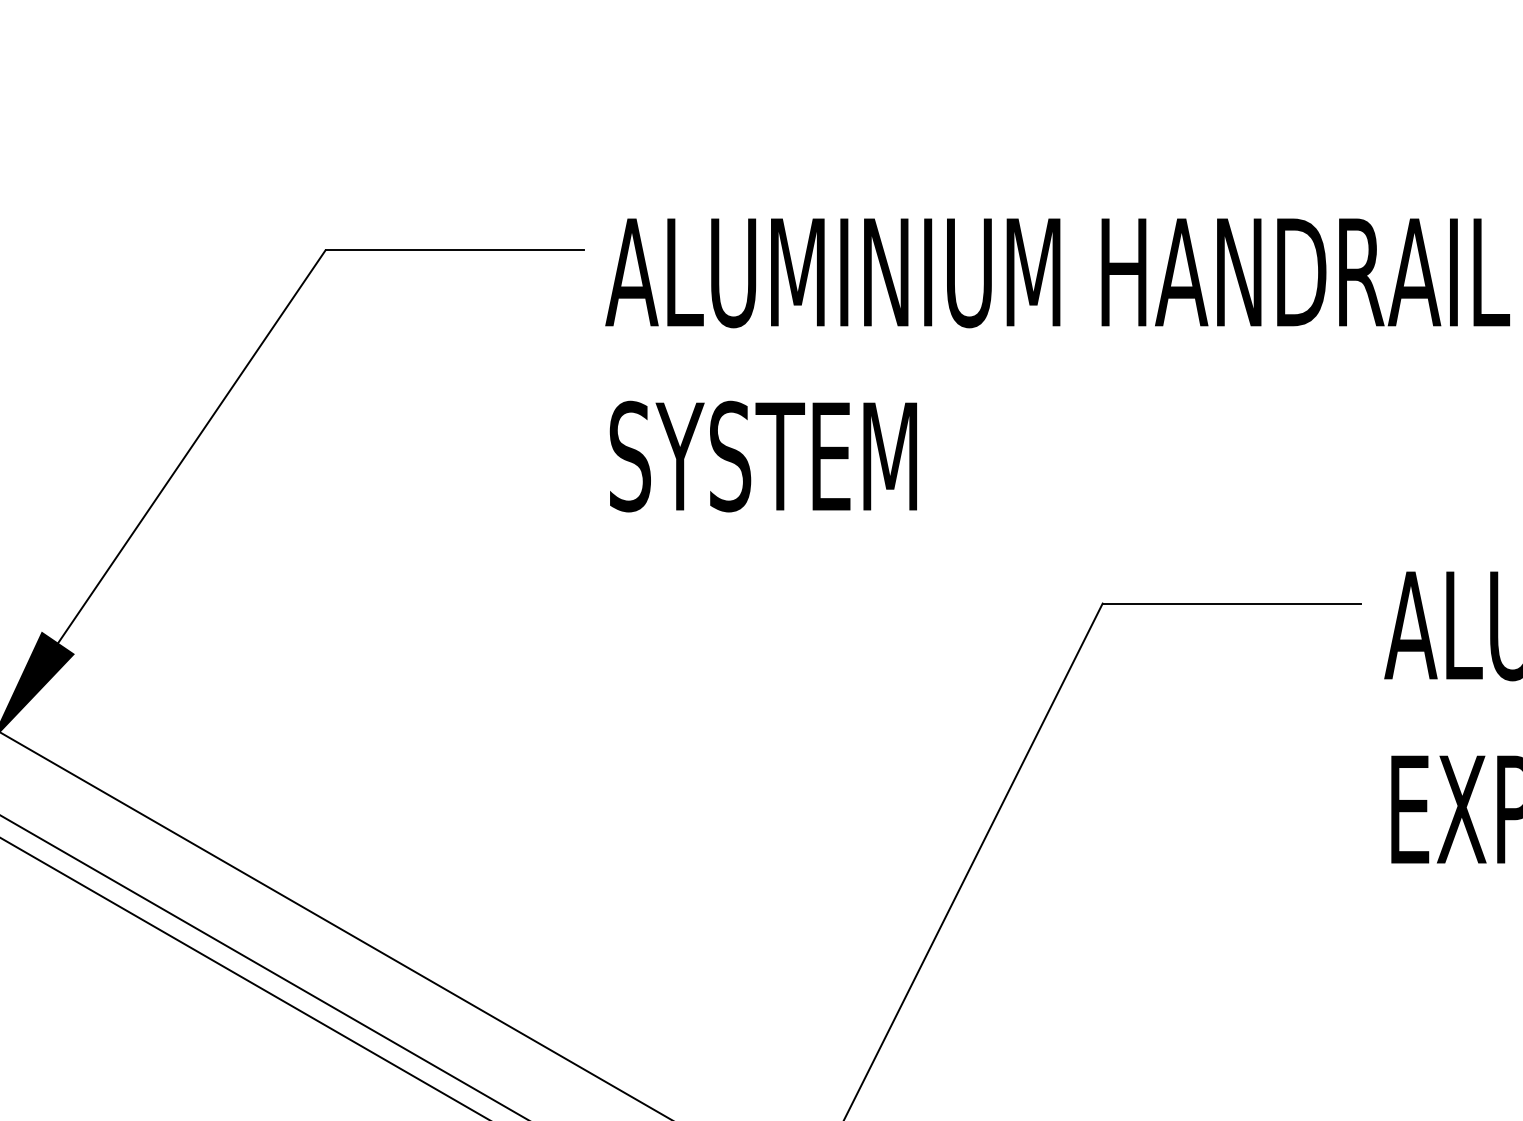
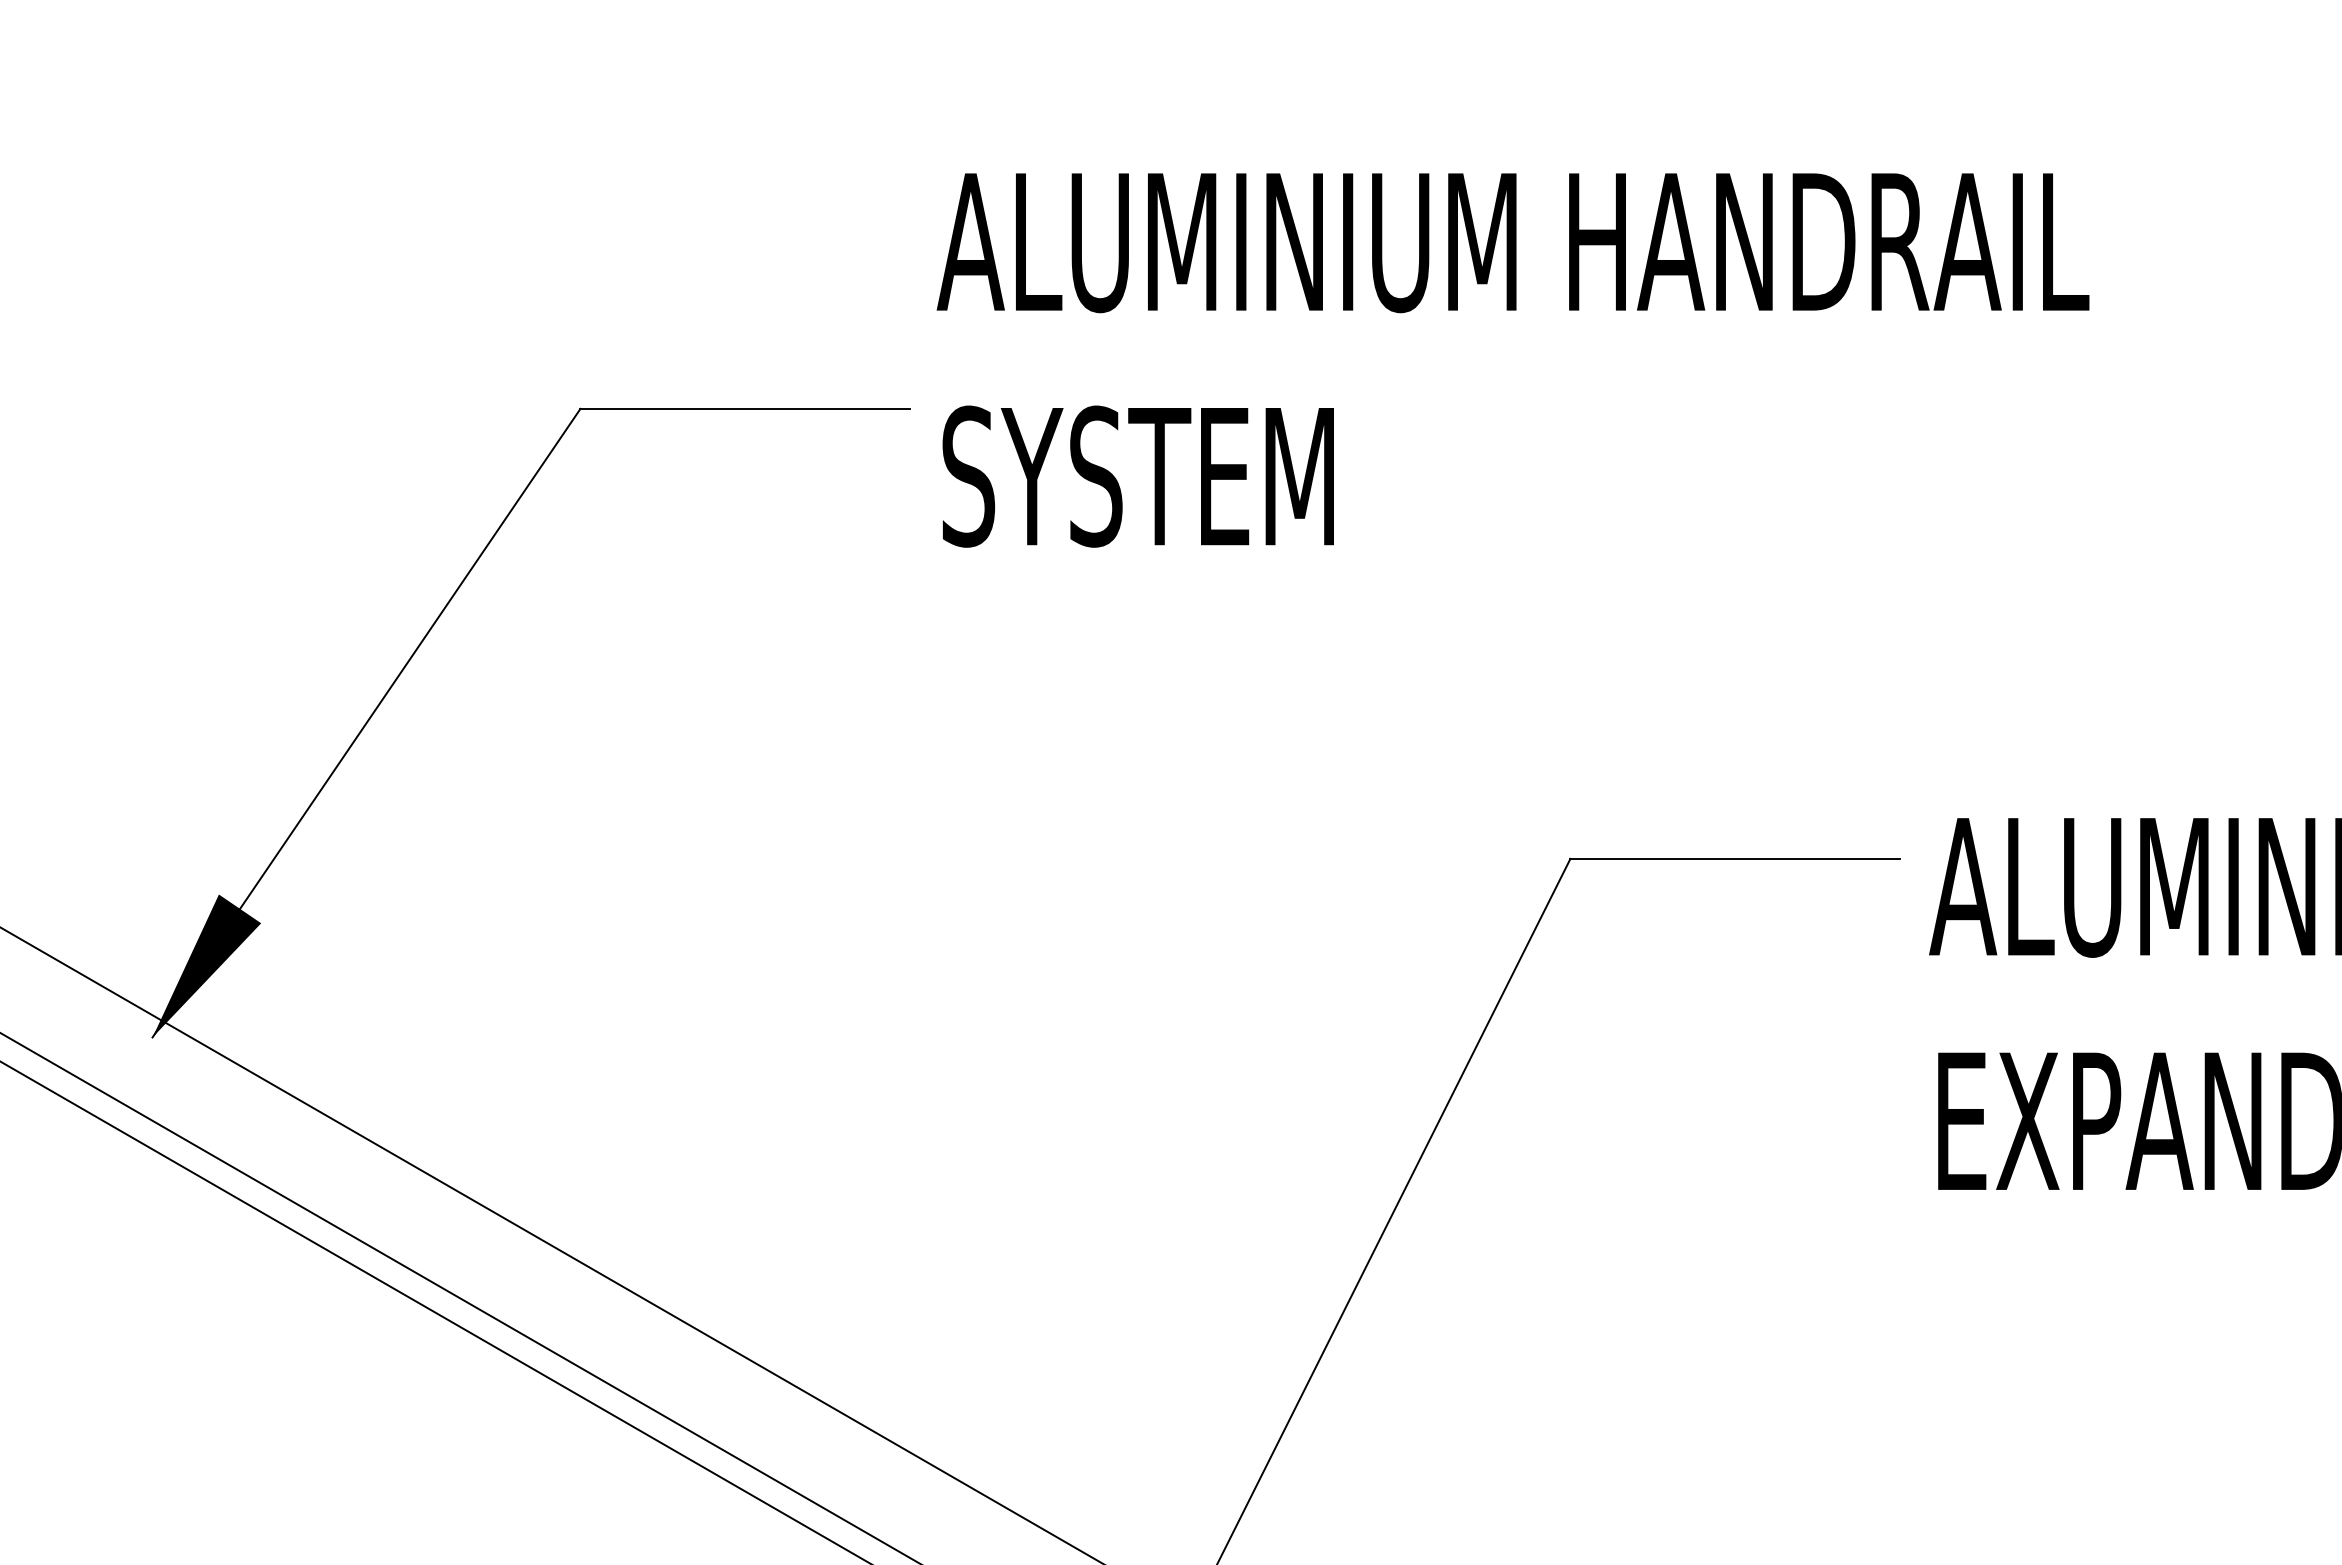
text: (1057, 365) -> (1512, 360), moved

